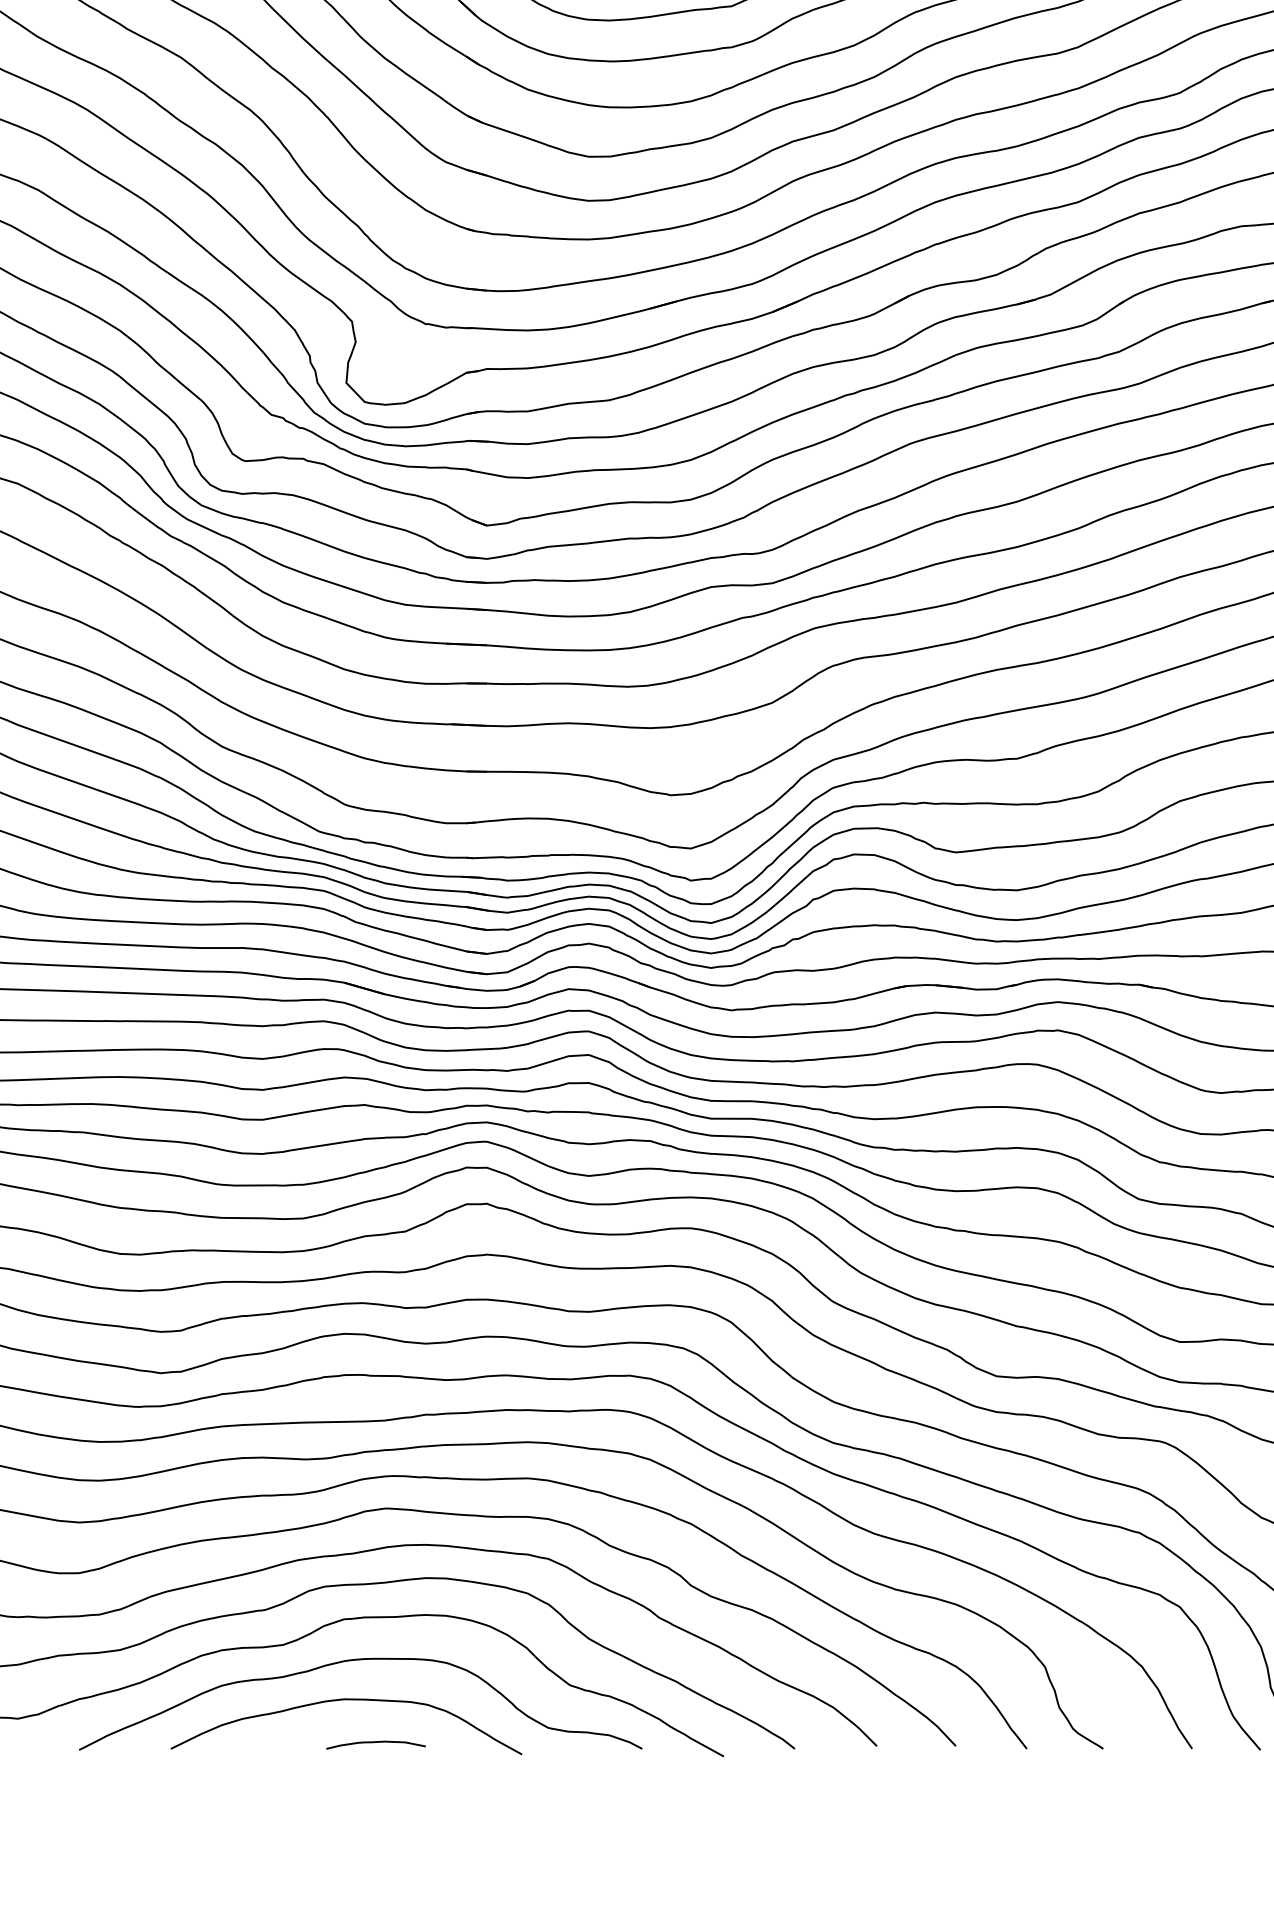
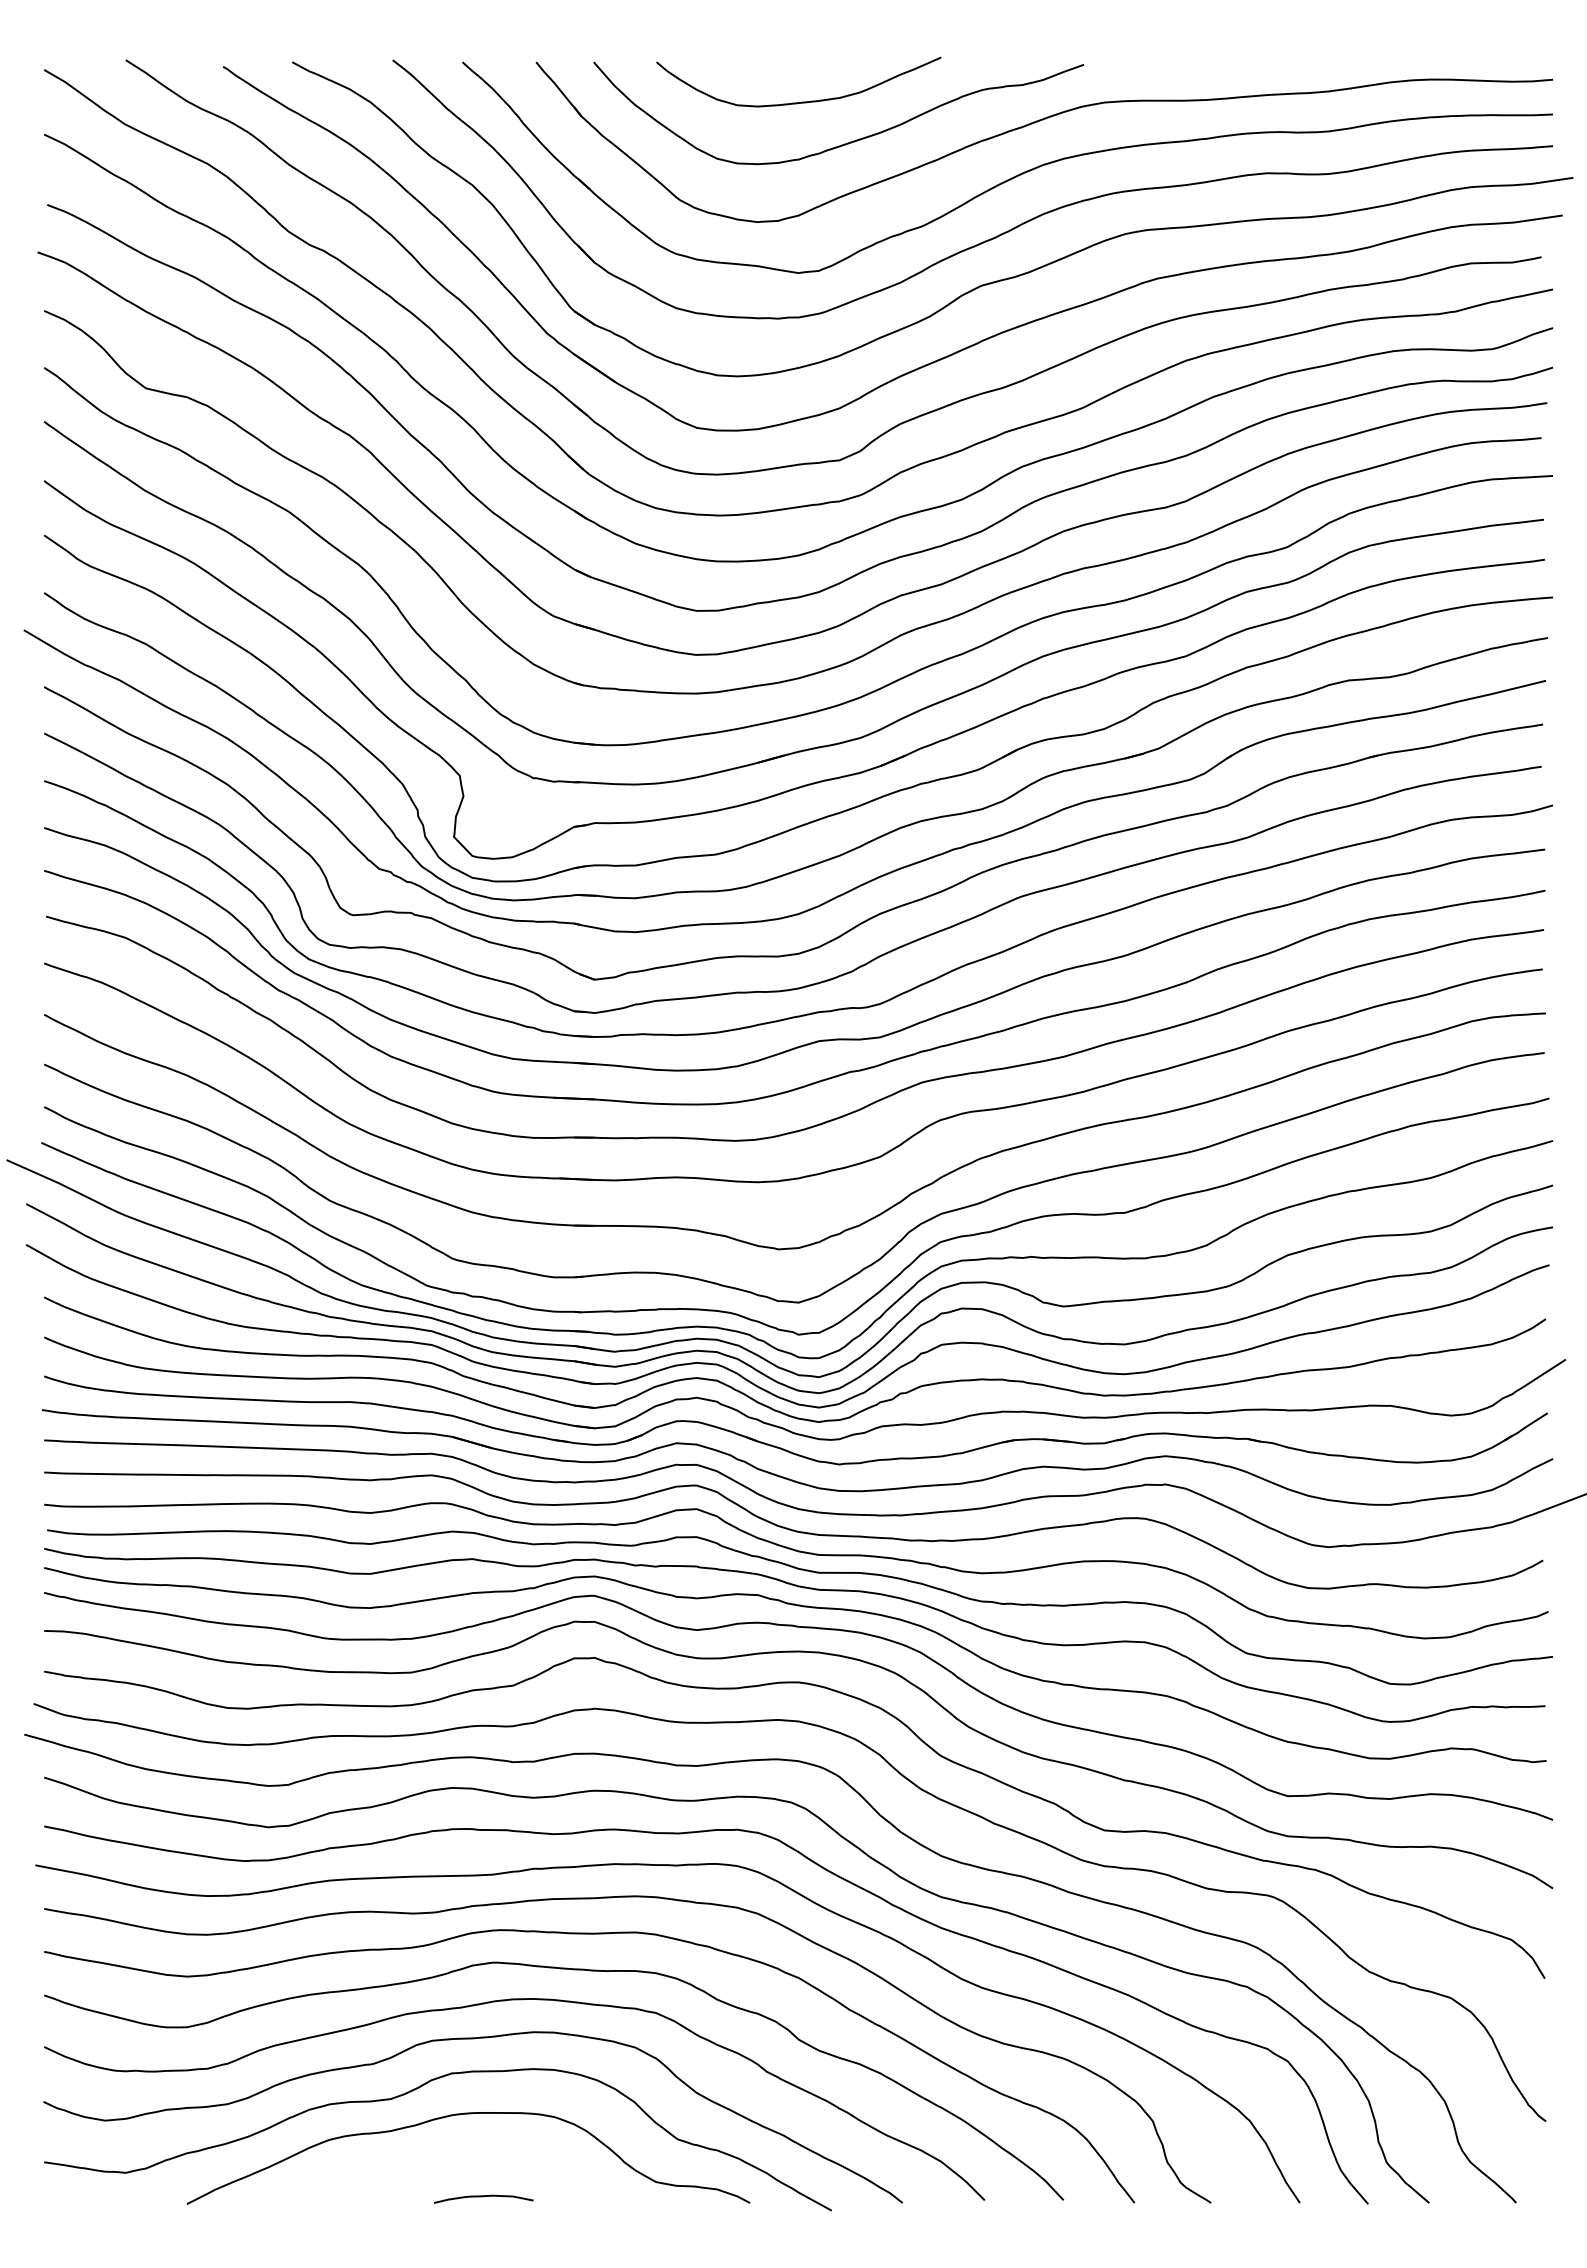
curve: (345, 1700) -> (453, 2154), removed

